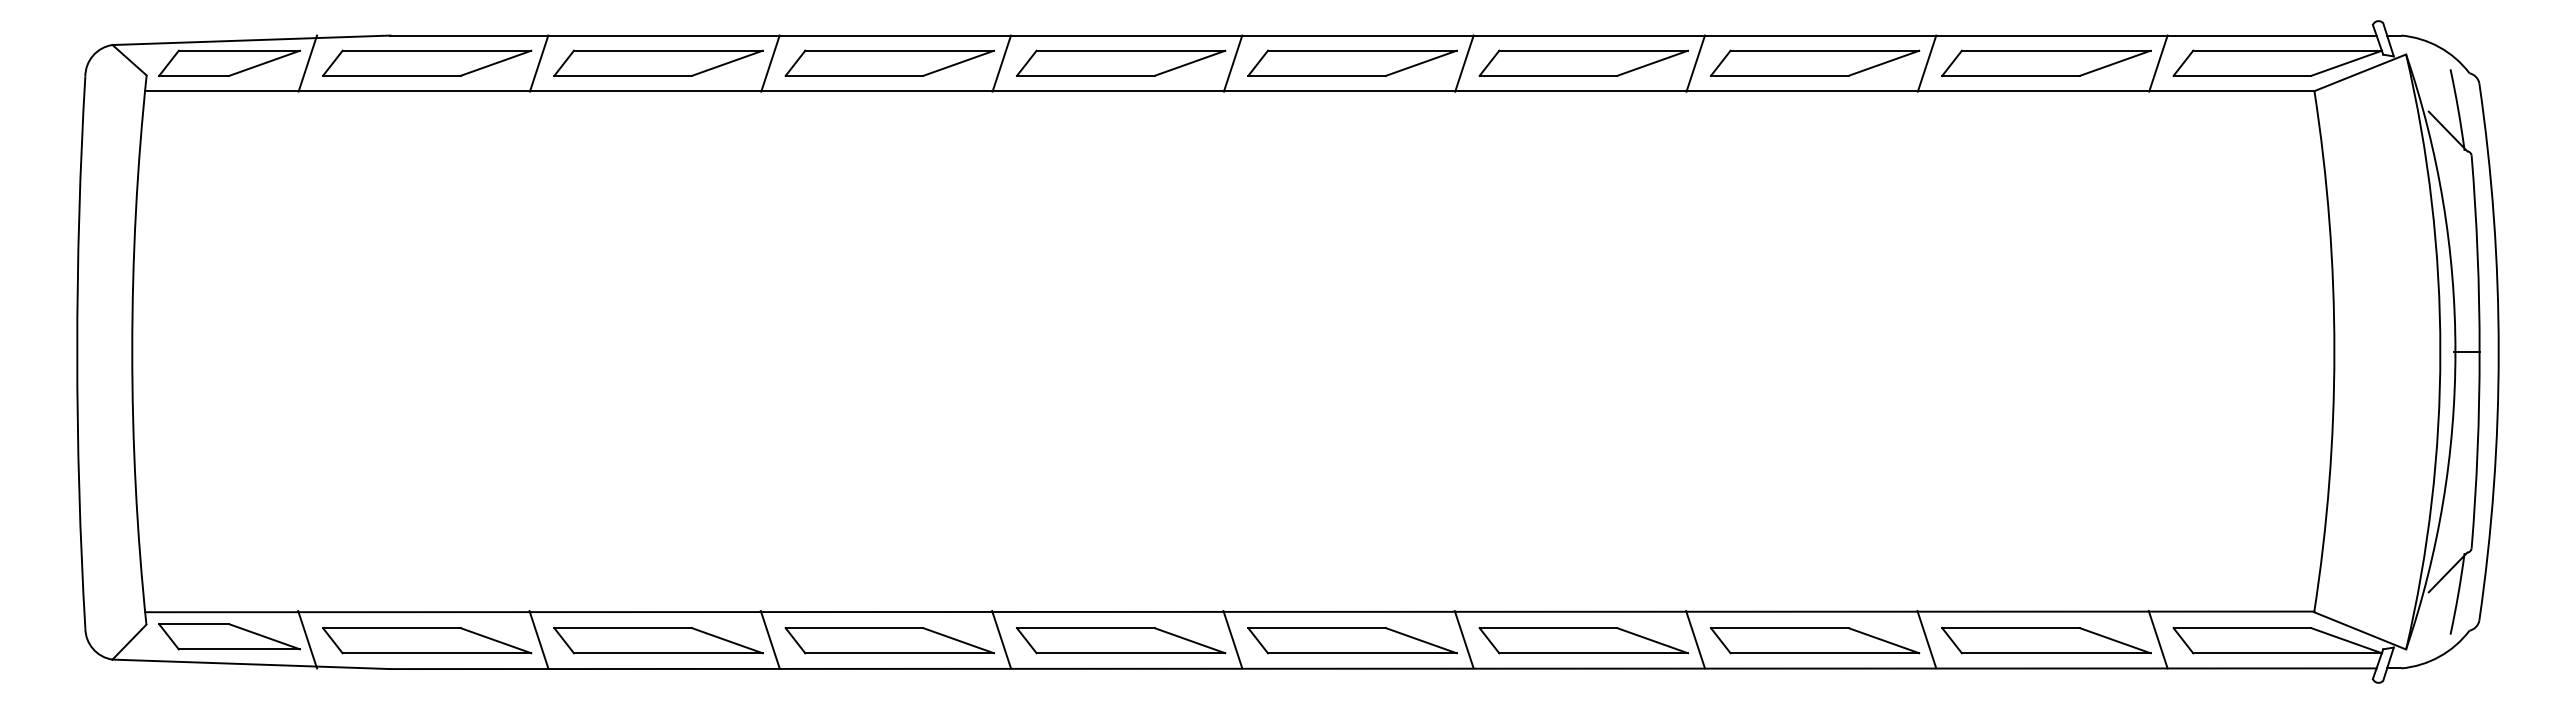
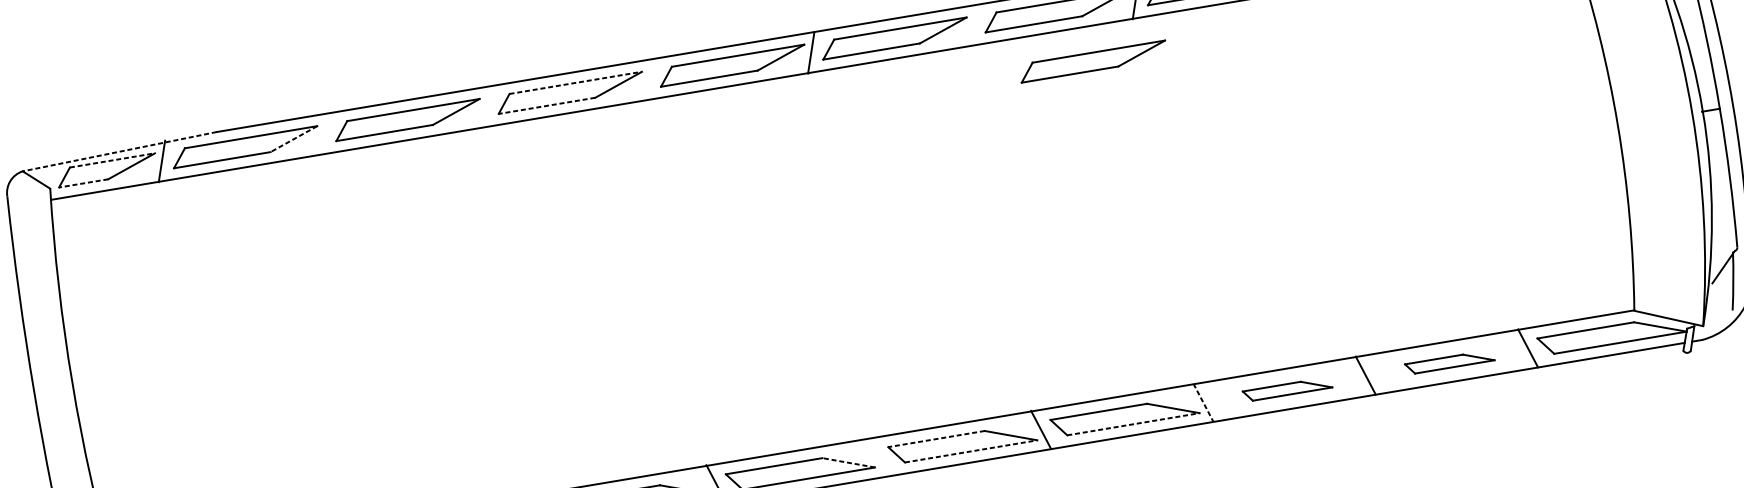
line: (251, 40) -> (119, 151), solid -> dashed
line: (239, 50) -> (112, 160), solid -> dashed
line: (900, 50) -> (576, 82), solid -> dashed
line: (495, 63) -> (293, 139), solid -> dashed
line: (538, 63) -> (323, 134), removed
line: (770, 63) -> (486, 107), removed
line: (1001, 63) -> (648, 79), removed
line: (1464, 63) -> (973, 25), removed
line: (193, 75) -> (83, 183), solid -> dashed
line: (854, 75) -> (546, 105), solid -> dashed
part: (1622, 140) -> (1093, 61), added
line: (1317, 628) -> (936, 439), solid -> dashed
line: (1232, 639) -> (878, 456), removed
line: (1189, 640) -> (848, 462), solid -> dashed
line: (1695, 640) -> (1203, 403), solid -> dashed
part: (1815, 640) -> (1287, 389), size x0.6
part: (2046, 640) -> (1449, 362), size x0.6
line: (1362, 653) -> (971, 451), solid -> dashed
line: (1594, 653) -> (1134, 424), solid -> dashed

